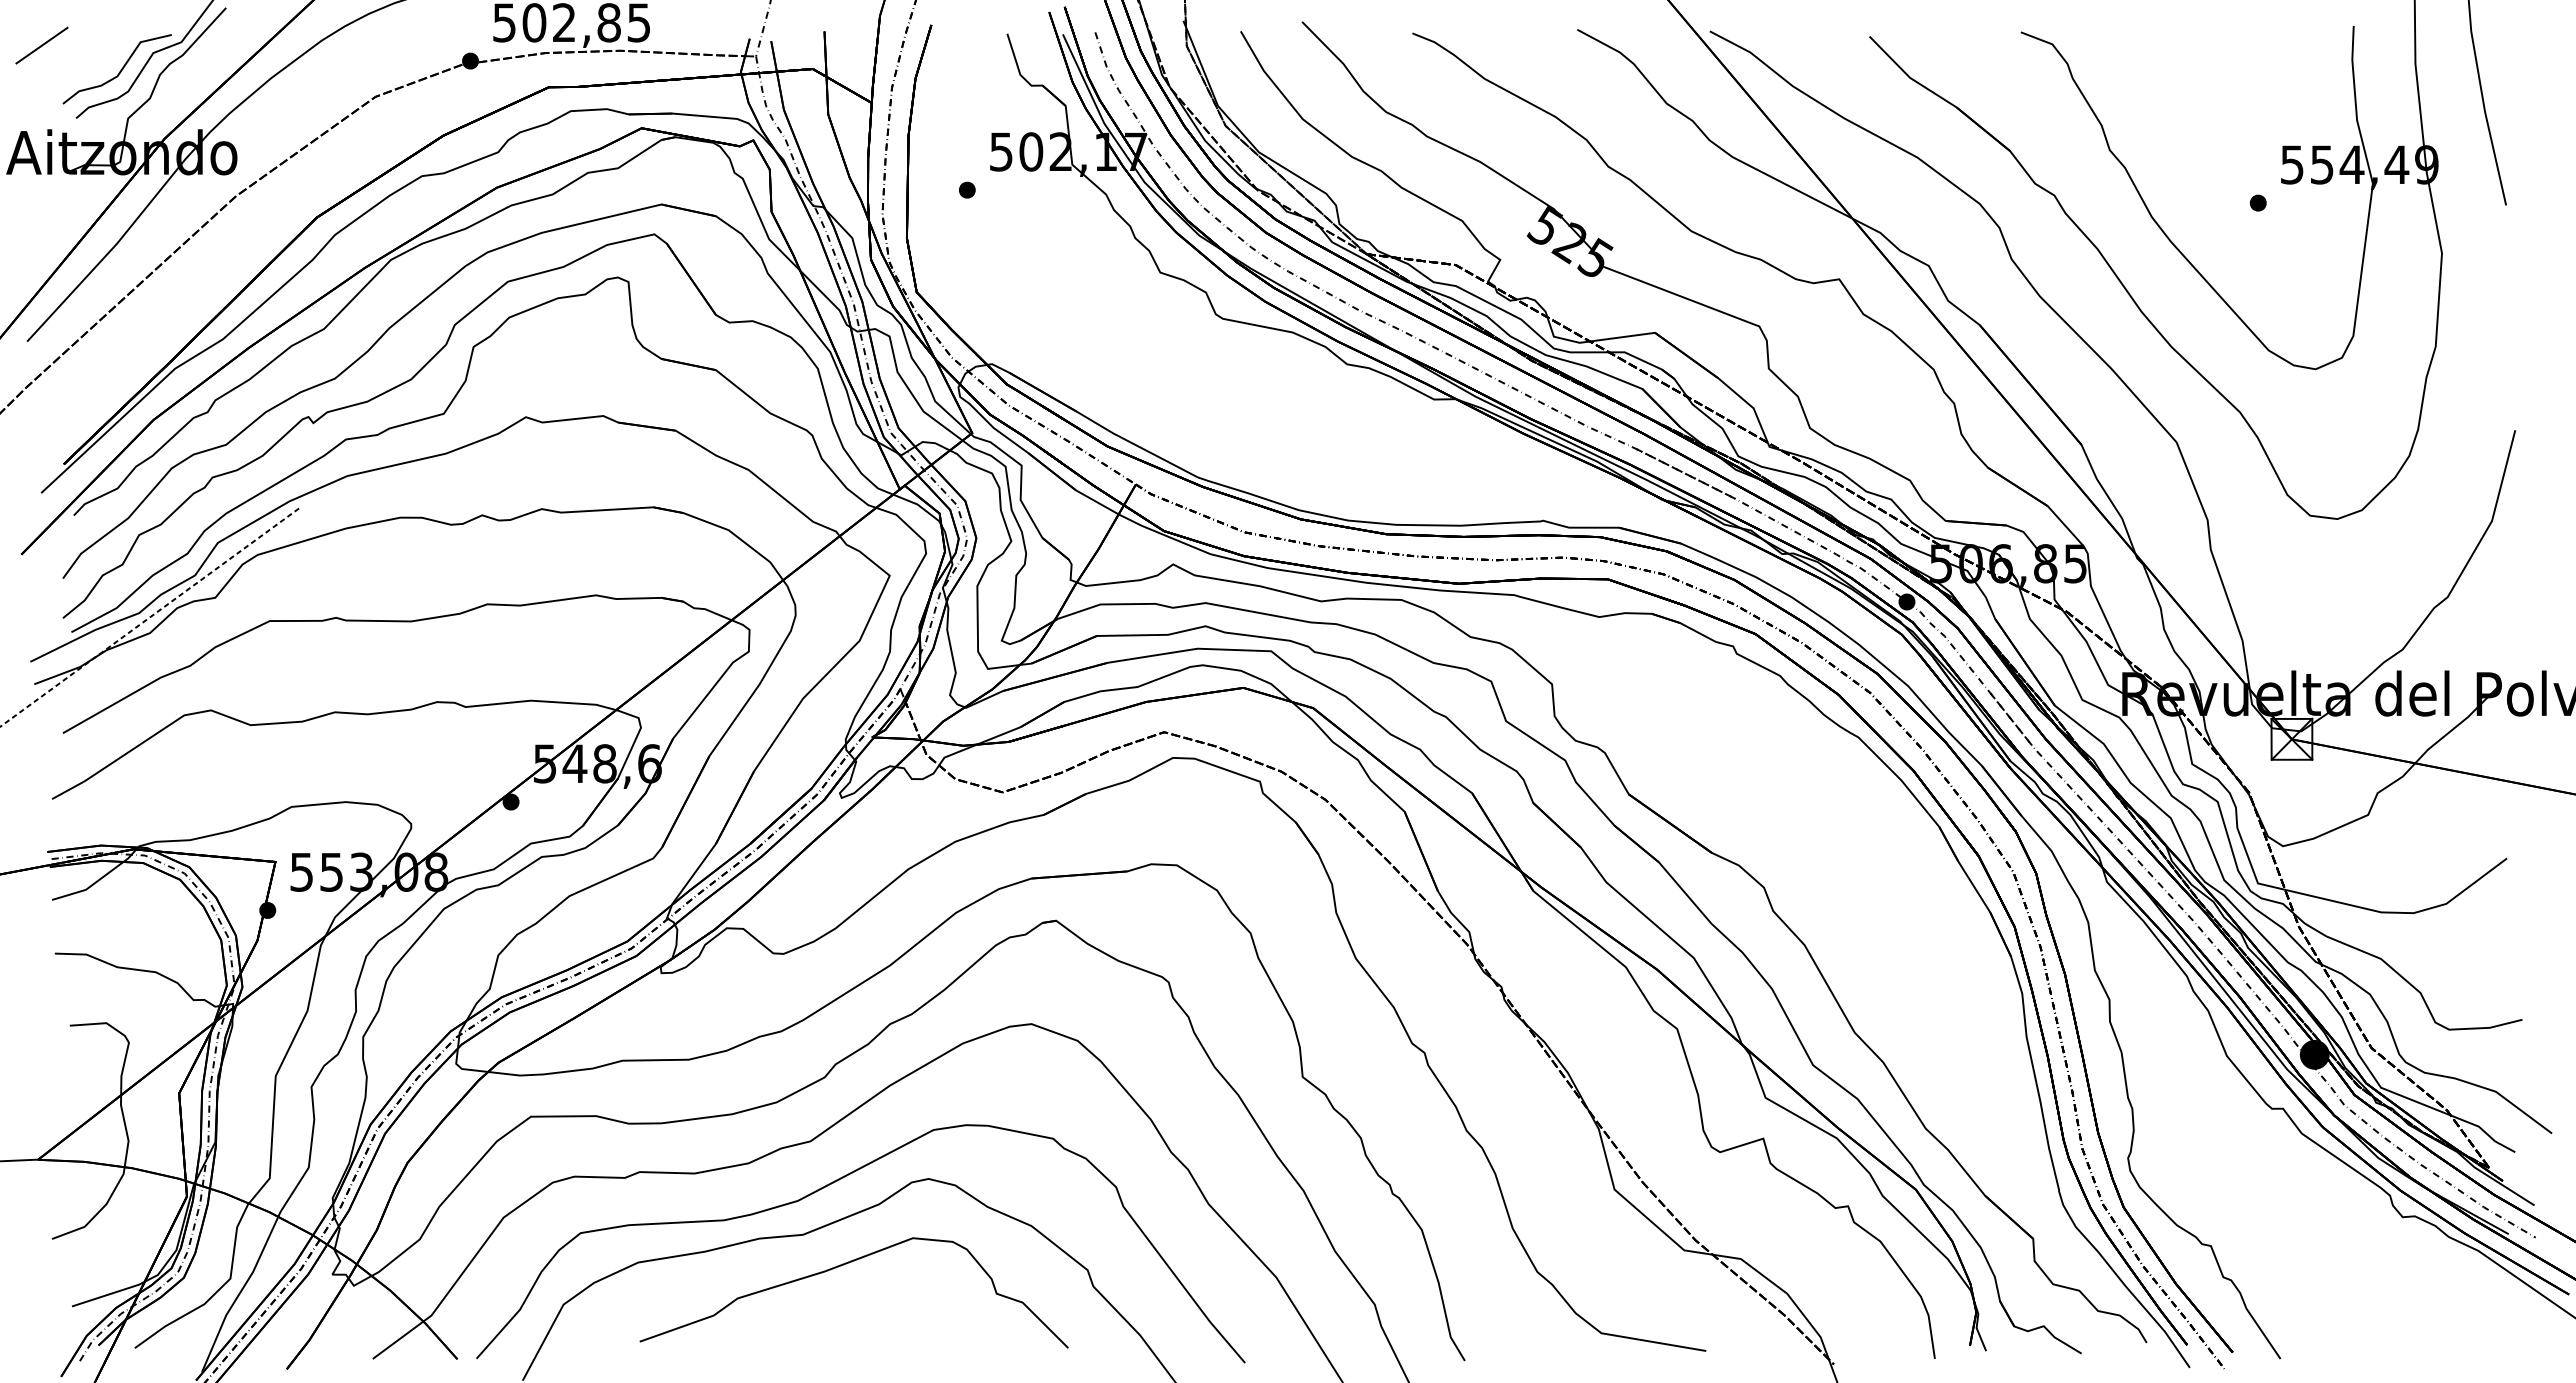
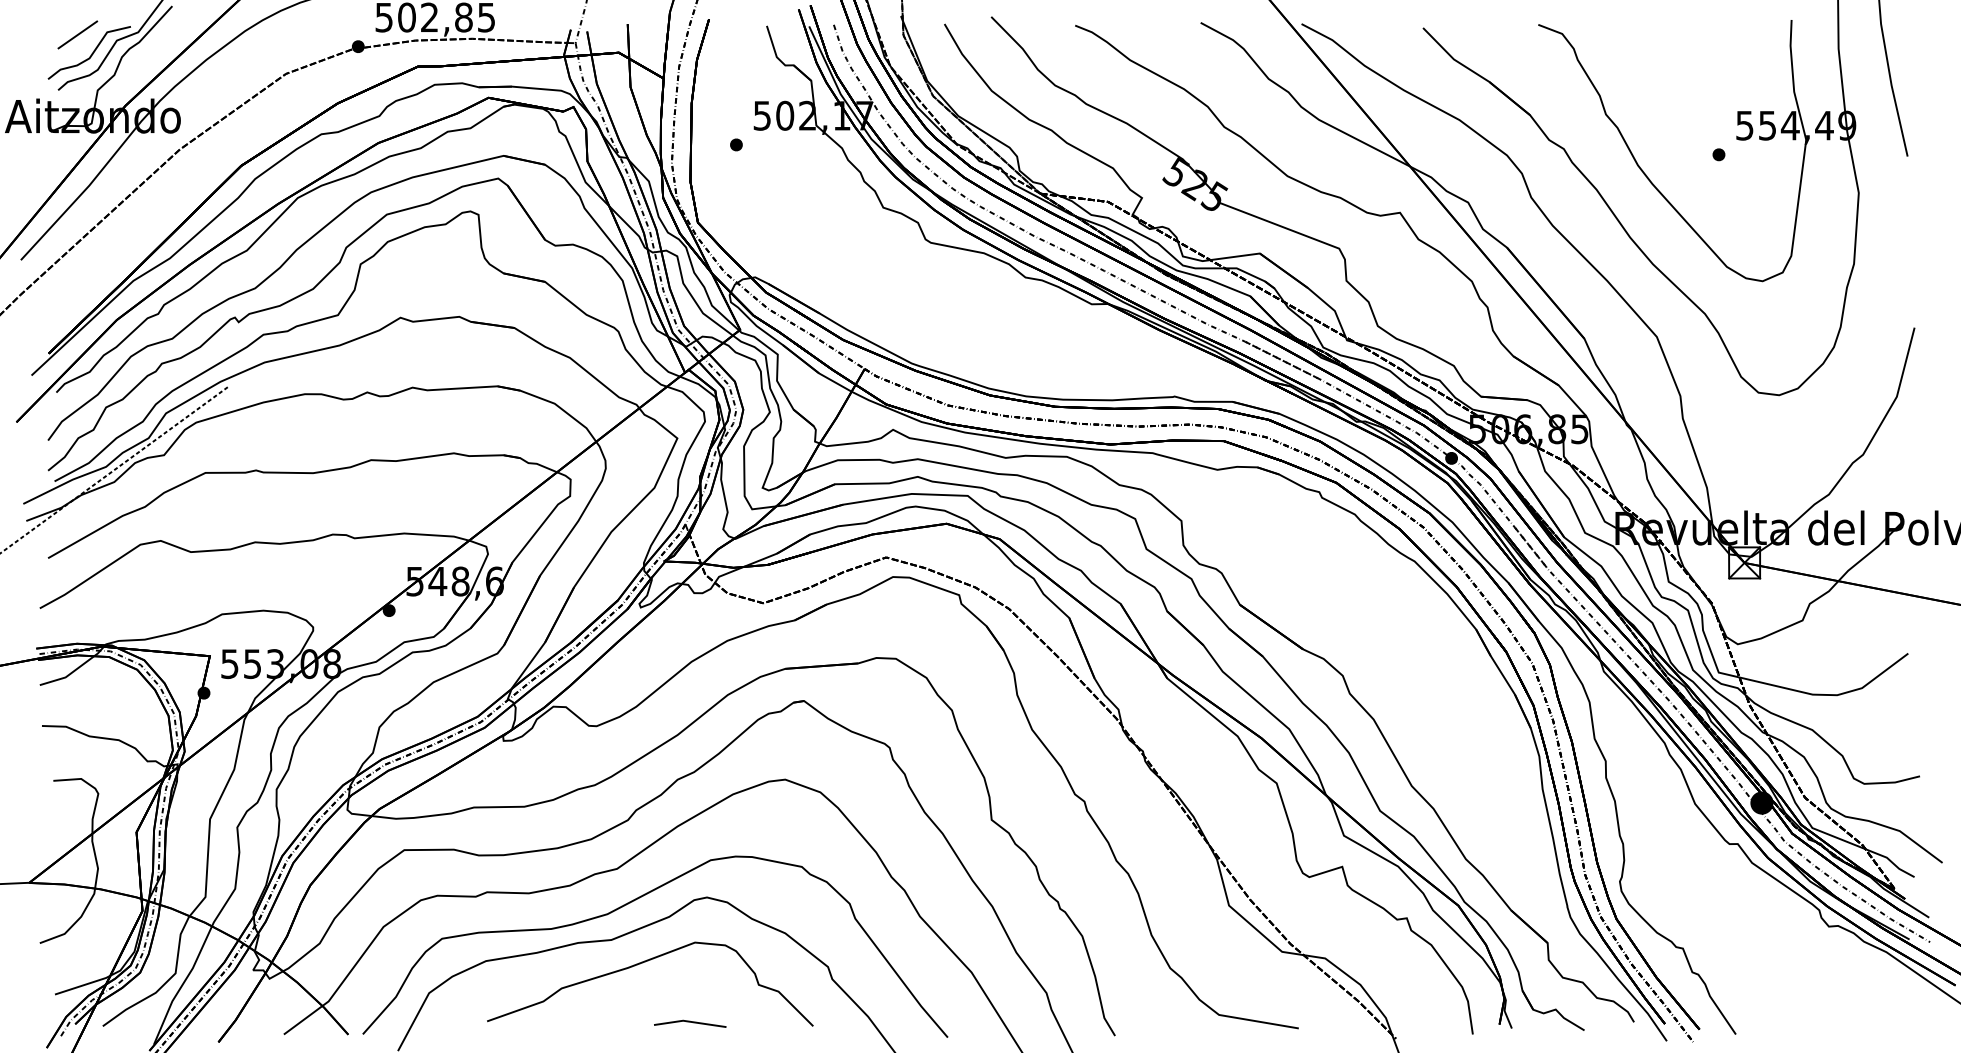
line: (41, 45) -> (77, 34), moved
line: (906, 1343) -> (690, 1022), added

